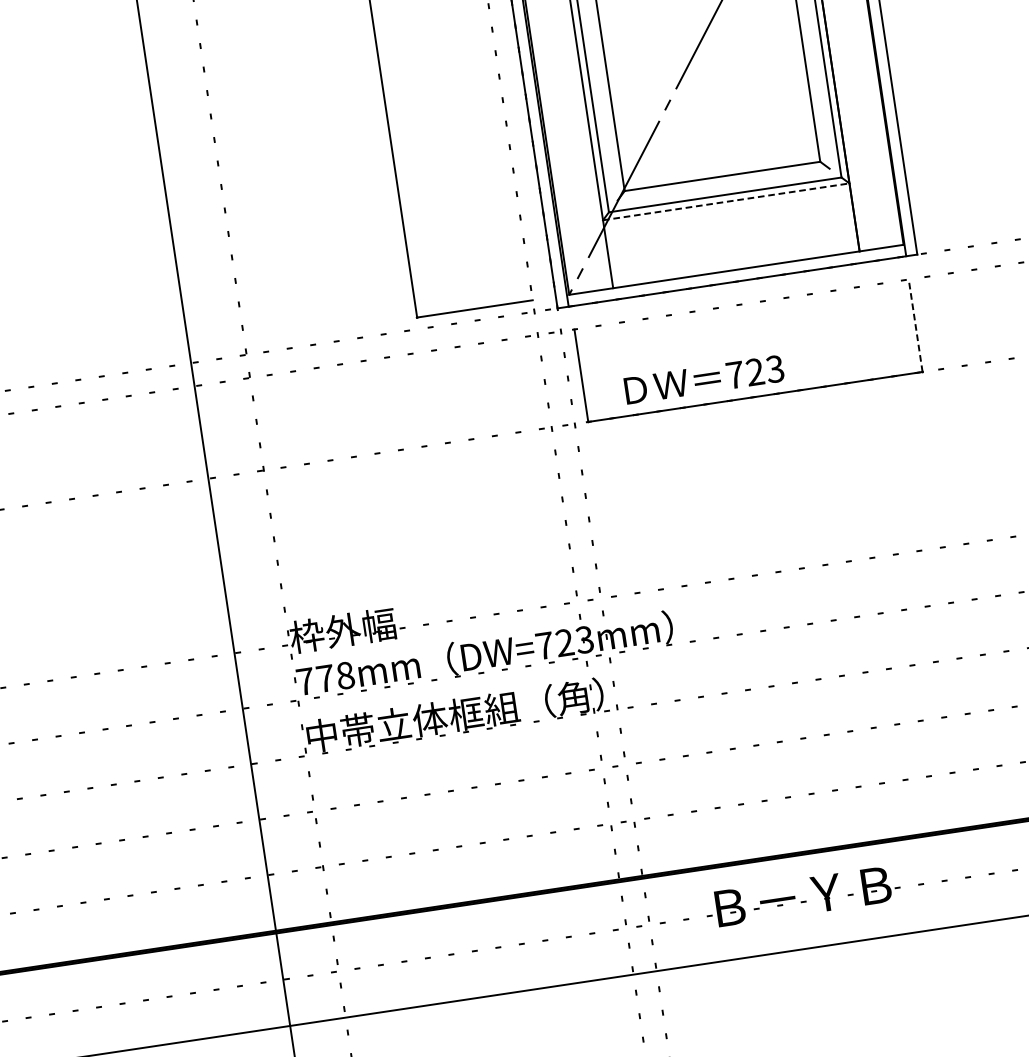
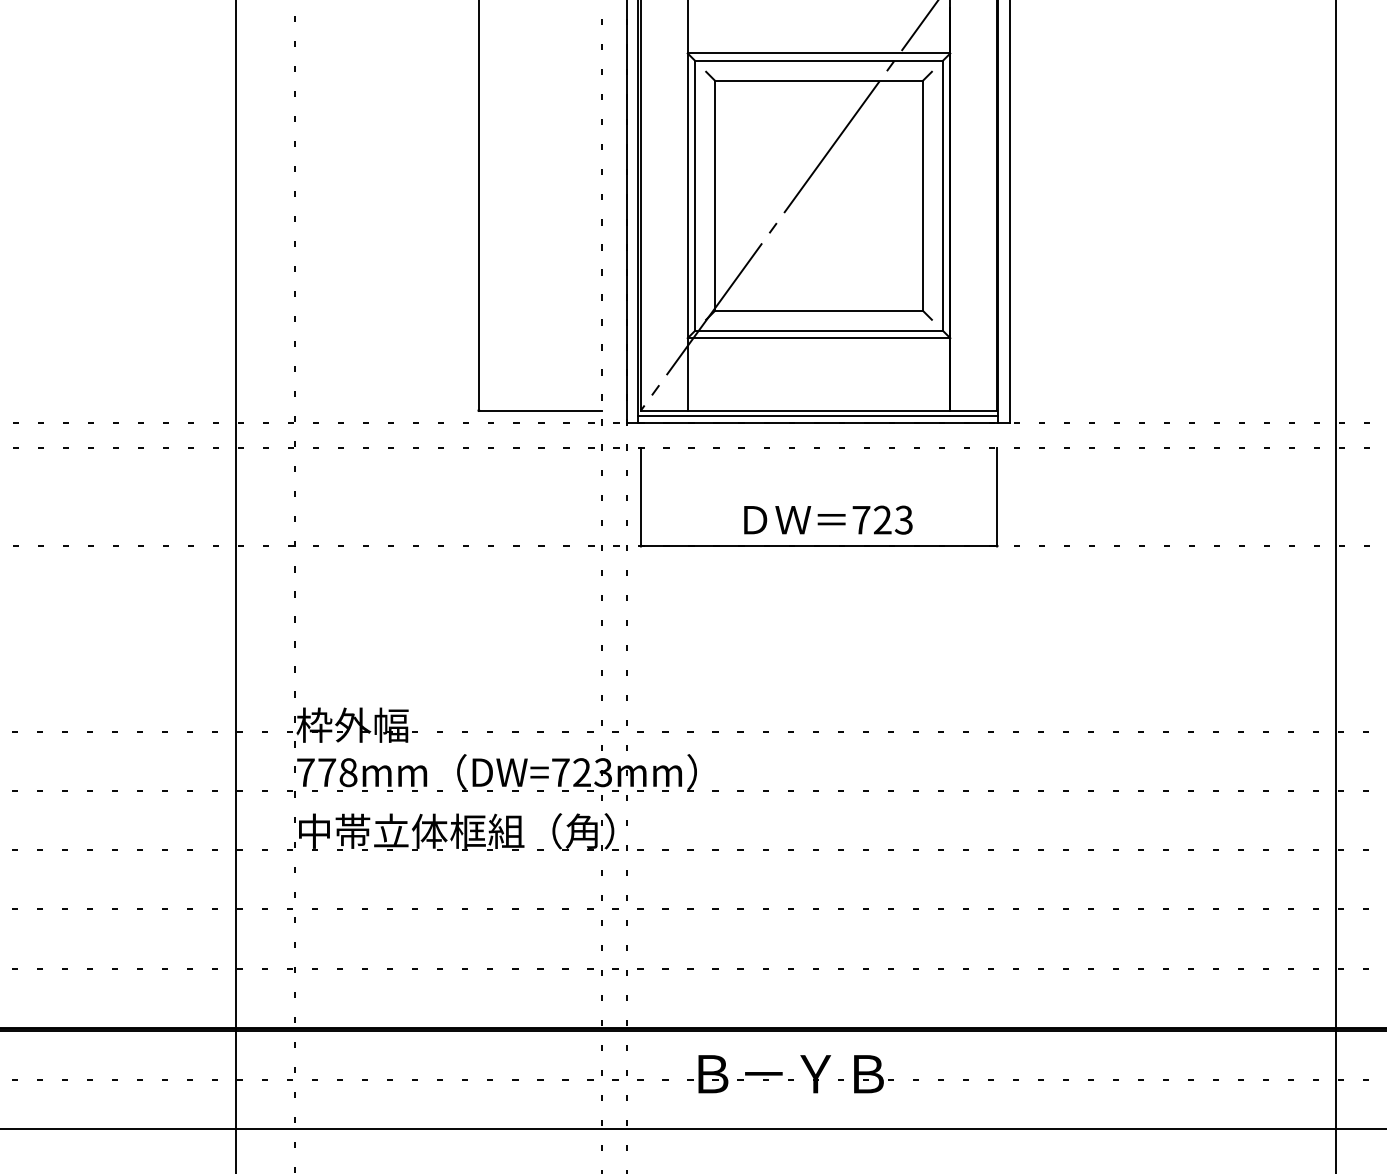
line: (726, 202) -> (819, 338), dashed -> solid
line: (736, 274) -> (818, 415), added
line: (915, 325) -> (997, 496), dashed -> solid
text: (704, 379) -> (828, 519), moved

